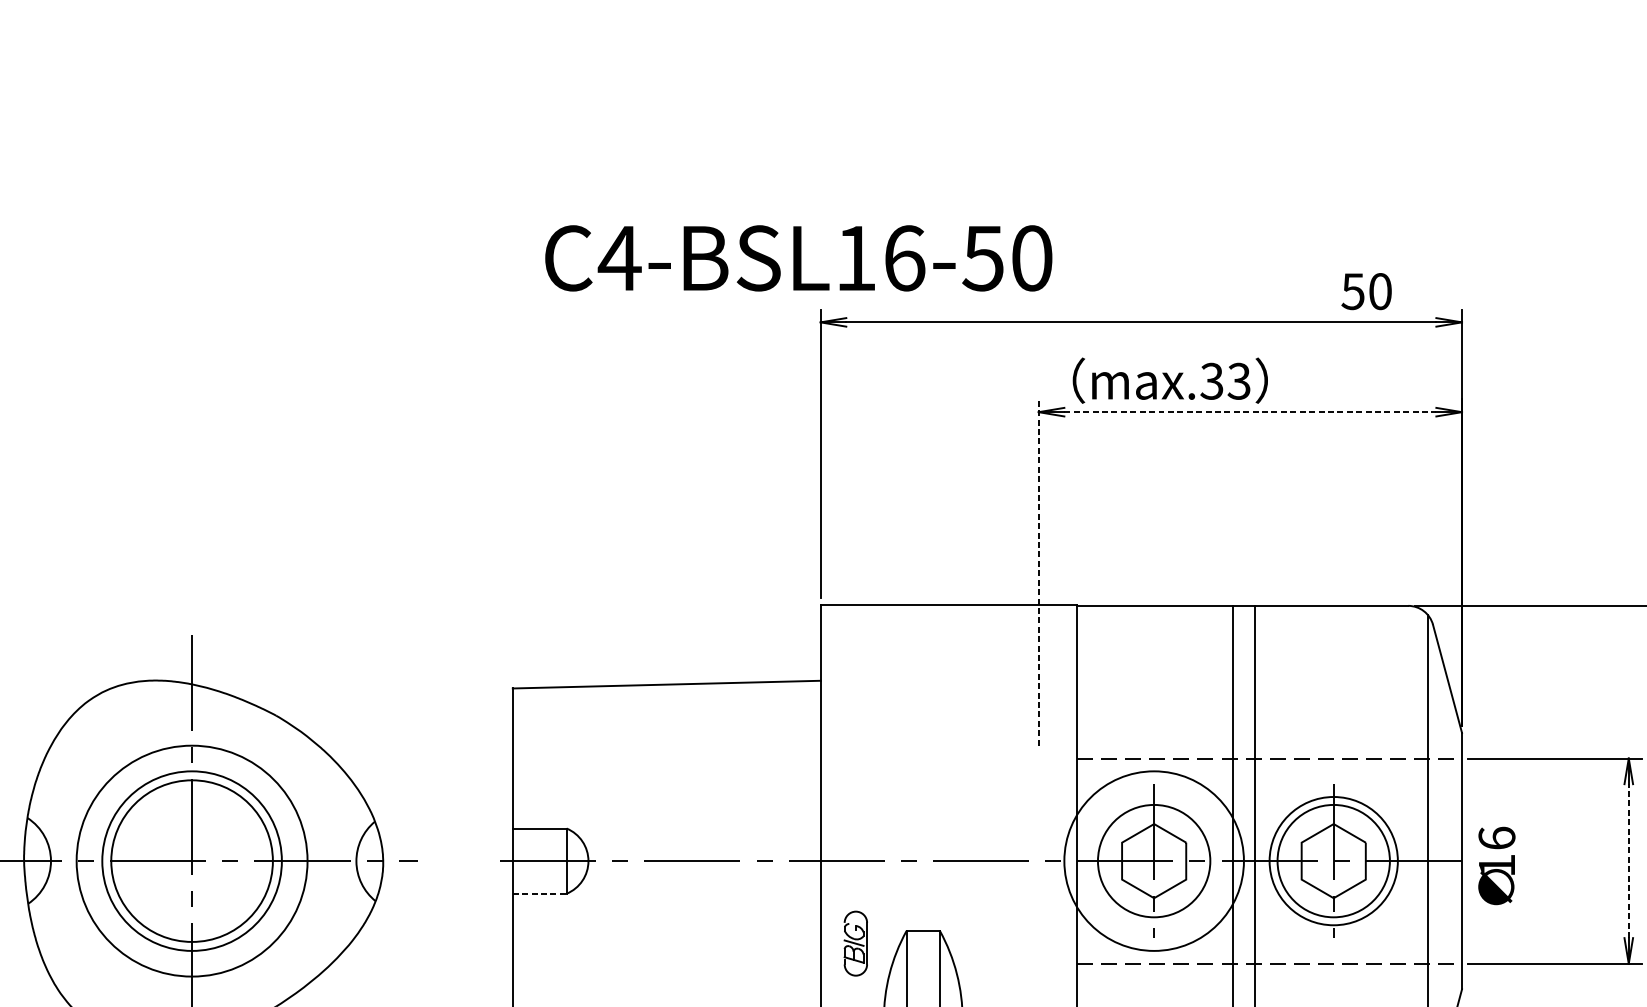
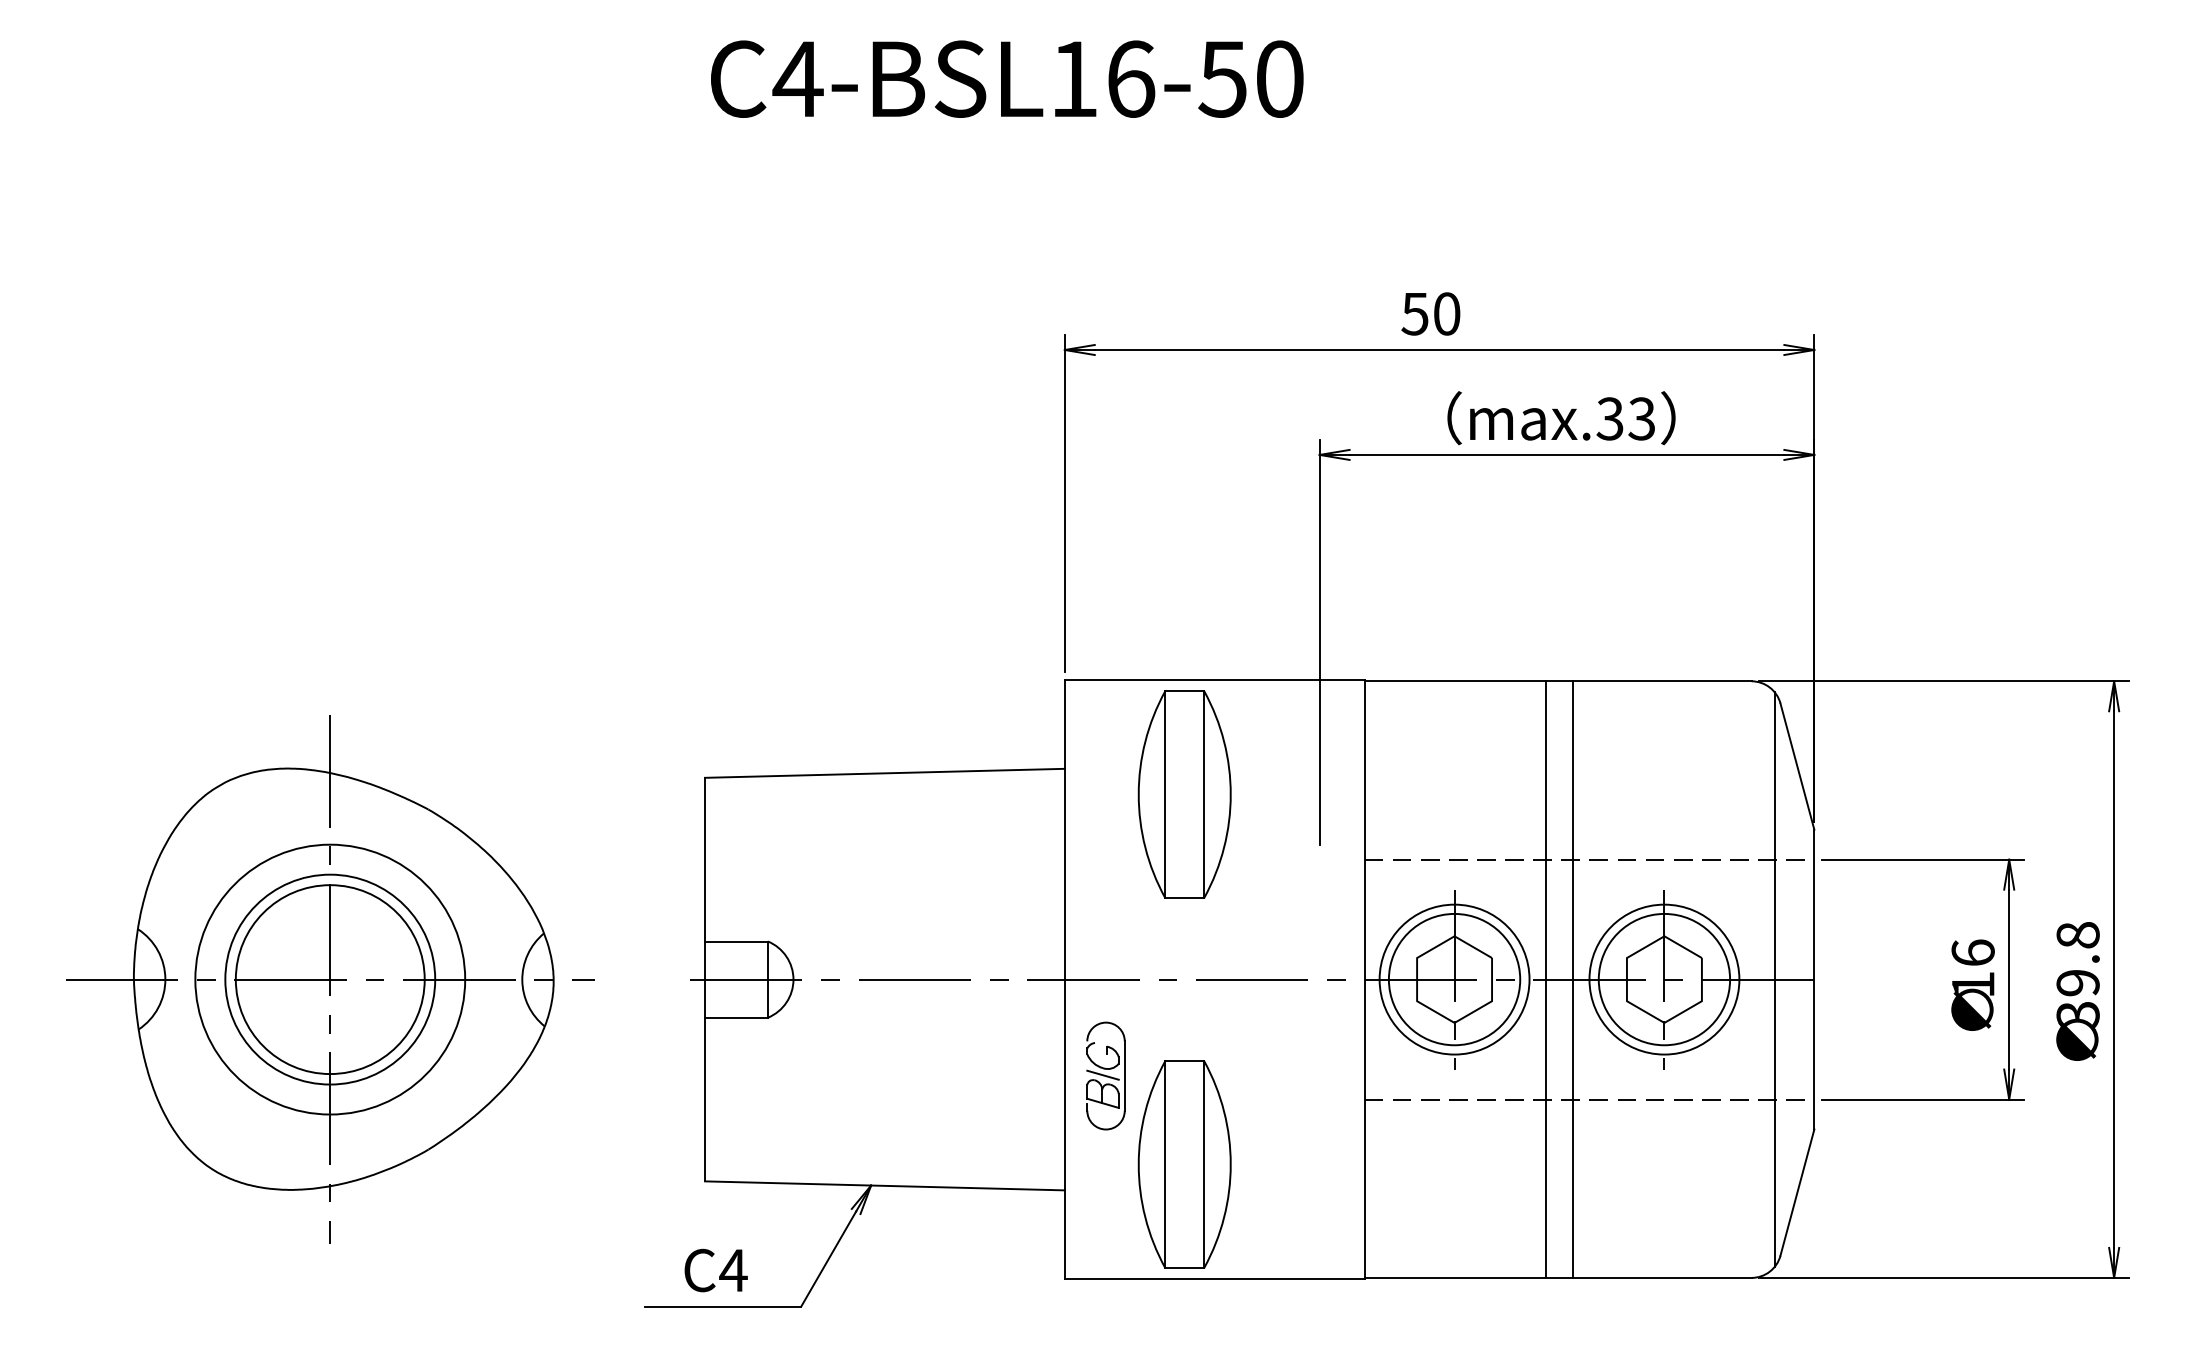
text: (798, 257) -> (1007, 78), moved
text: (1366, 291) -> (1430, 313), moved
text: (1170, 380) -> (1561, 418), moved
line: (1250, 411) -> (1567, 454), dashed -> solid
line: (1038, 571) -> (1319, 641), dashed -> solid
part: (923, 702) -> (1184, 794), added
circle: (1154, 861) -> (1454, 979), size x0.71
line: (1629, 861) -> (2009, 979), dashed -> solid
text: (1496, 865) -> (1972, 984), moved
line: (540, 893) -> (737, 1017), dashed -> solid
part: (855, 943) -> (1105, 1075), size x1.43

